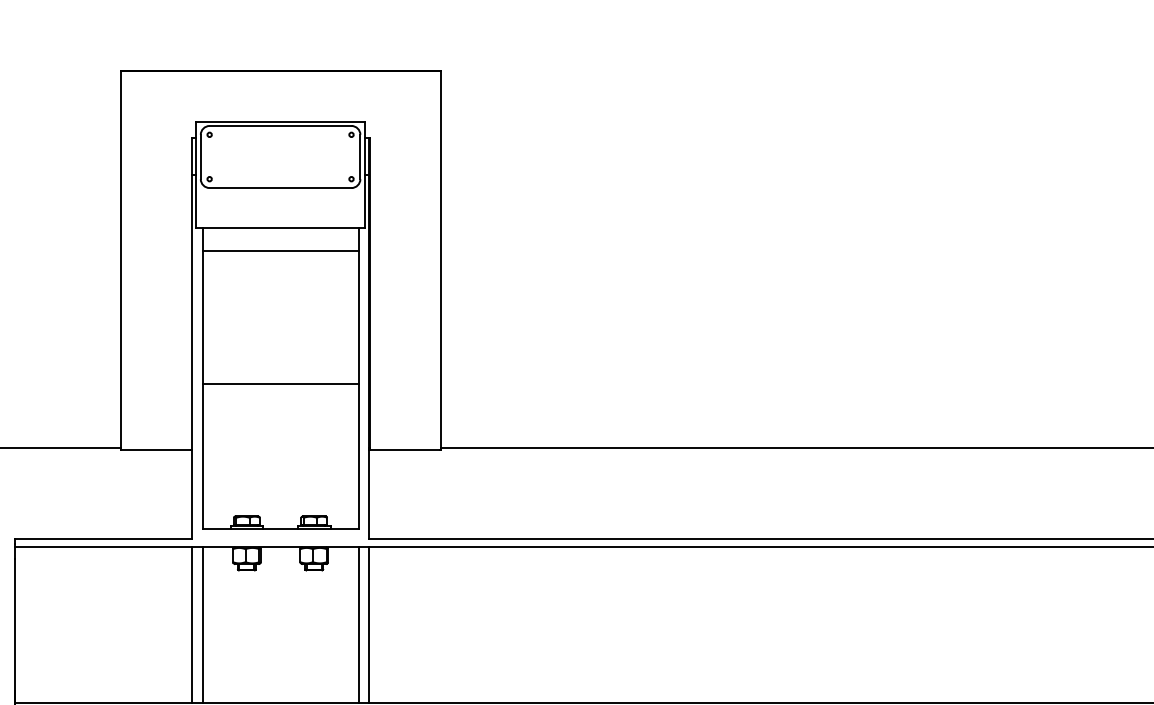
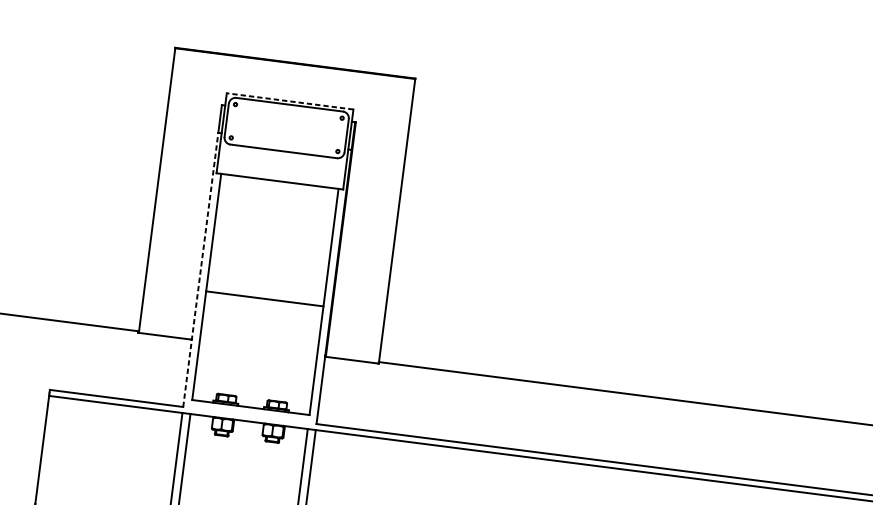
line: (280, 121) -> (290, 101), solid -> dashed
line: (280, 251) -> (277, 199), removed
line: (191, 356) -> (200, 269), solid -> dashed

